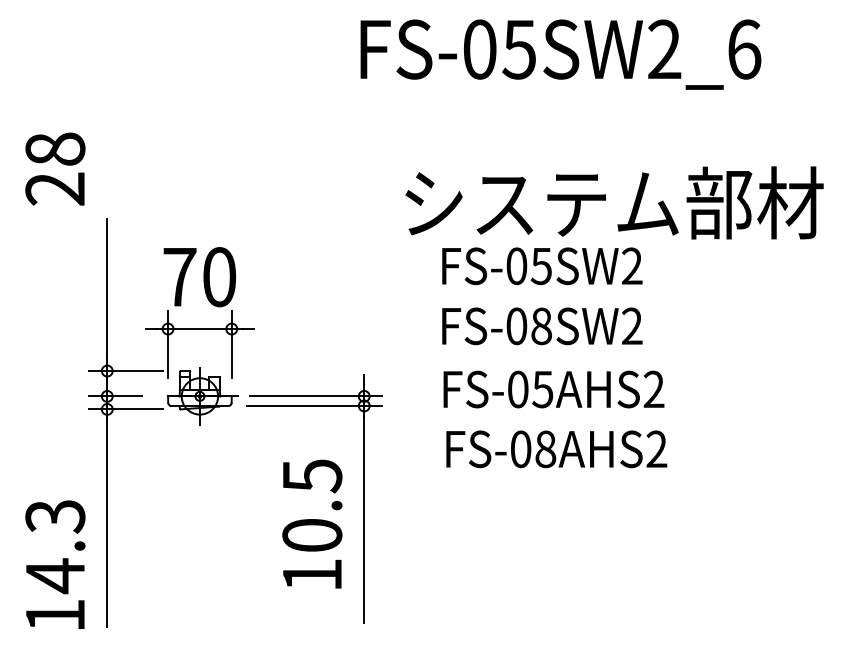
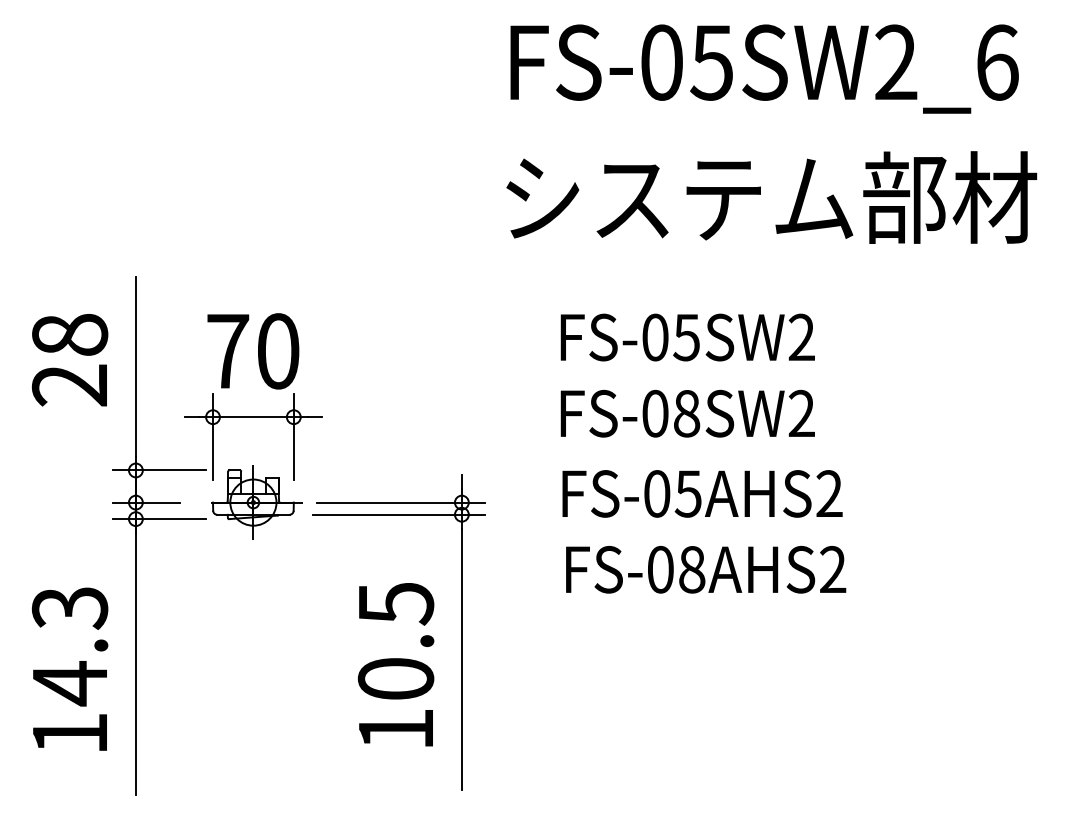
text: (560, 54) -> (764, 68), moved
text: (55, 168) -> (70, 359), moved
text: (614, 202) -> (771, 197), moved
text: (55, 564) -> (70, 668), moved

